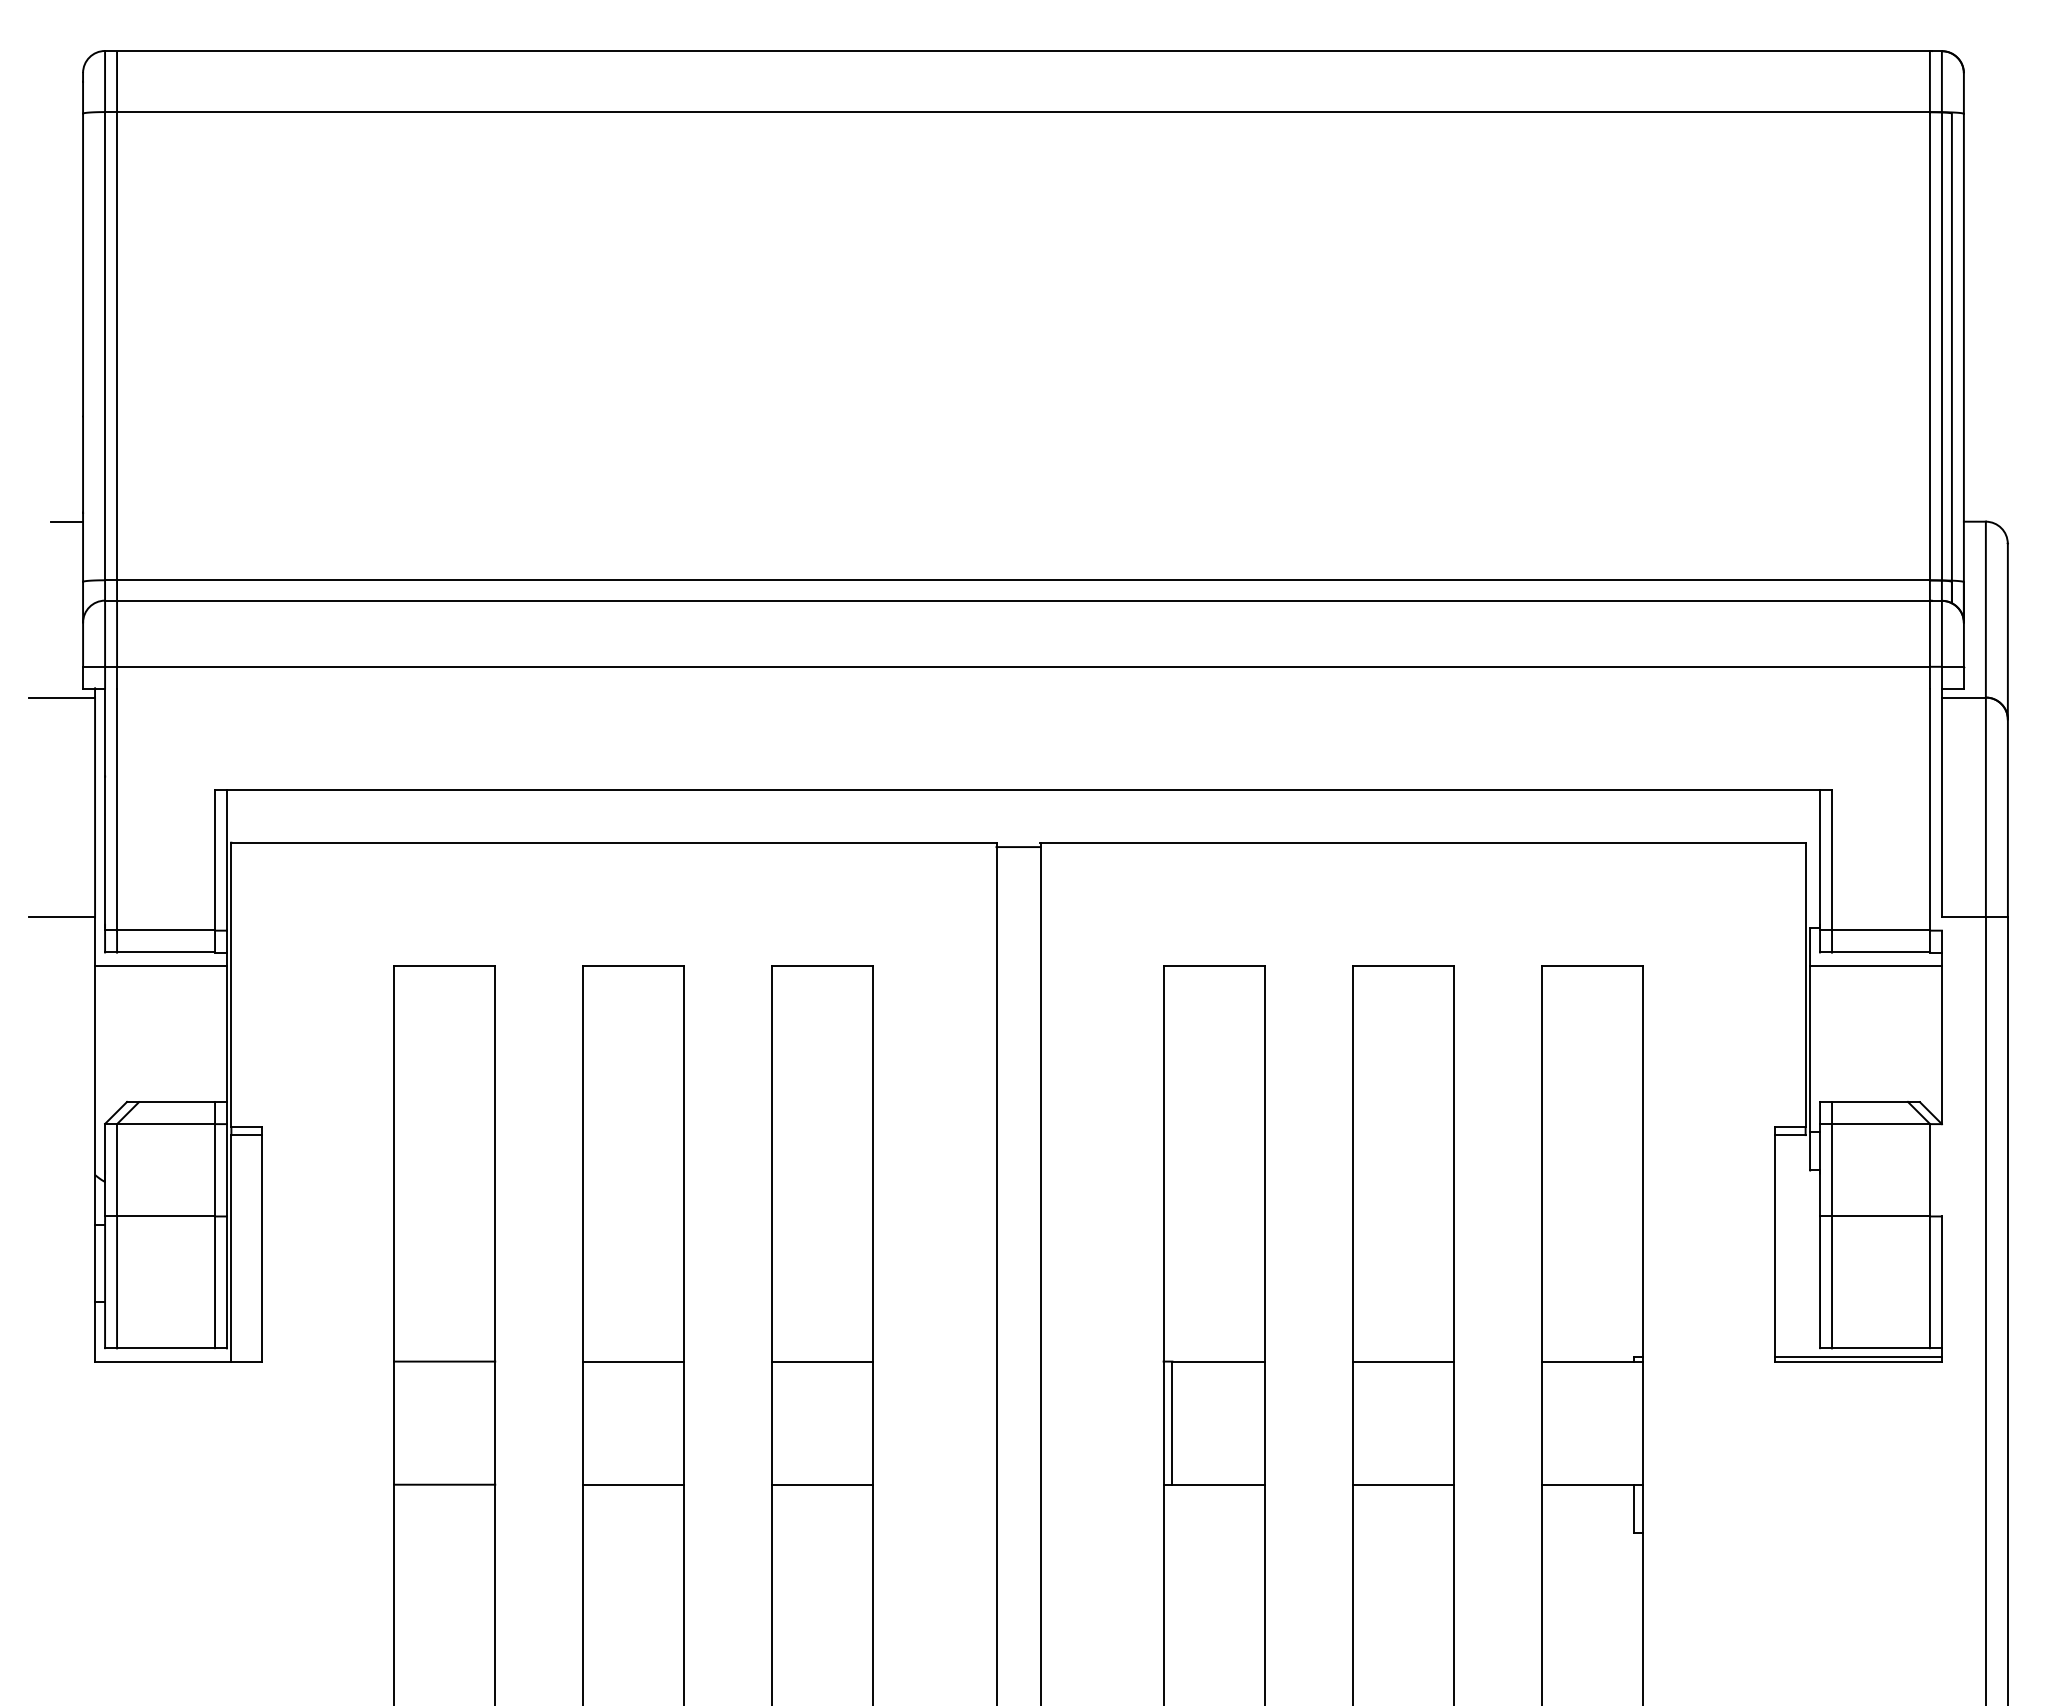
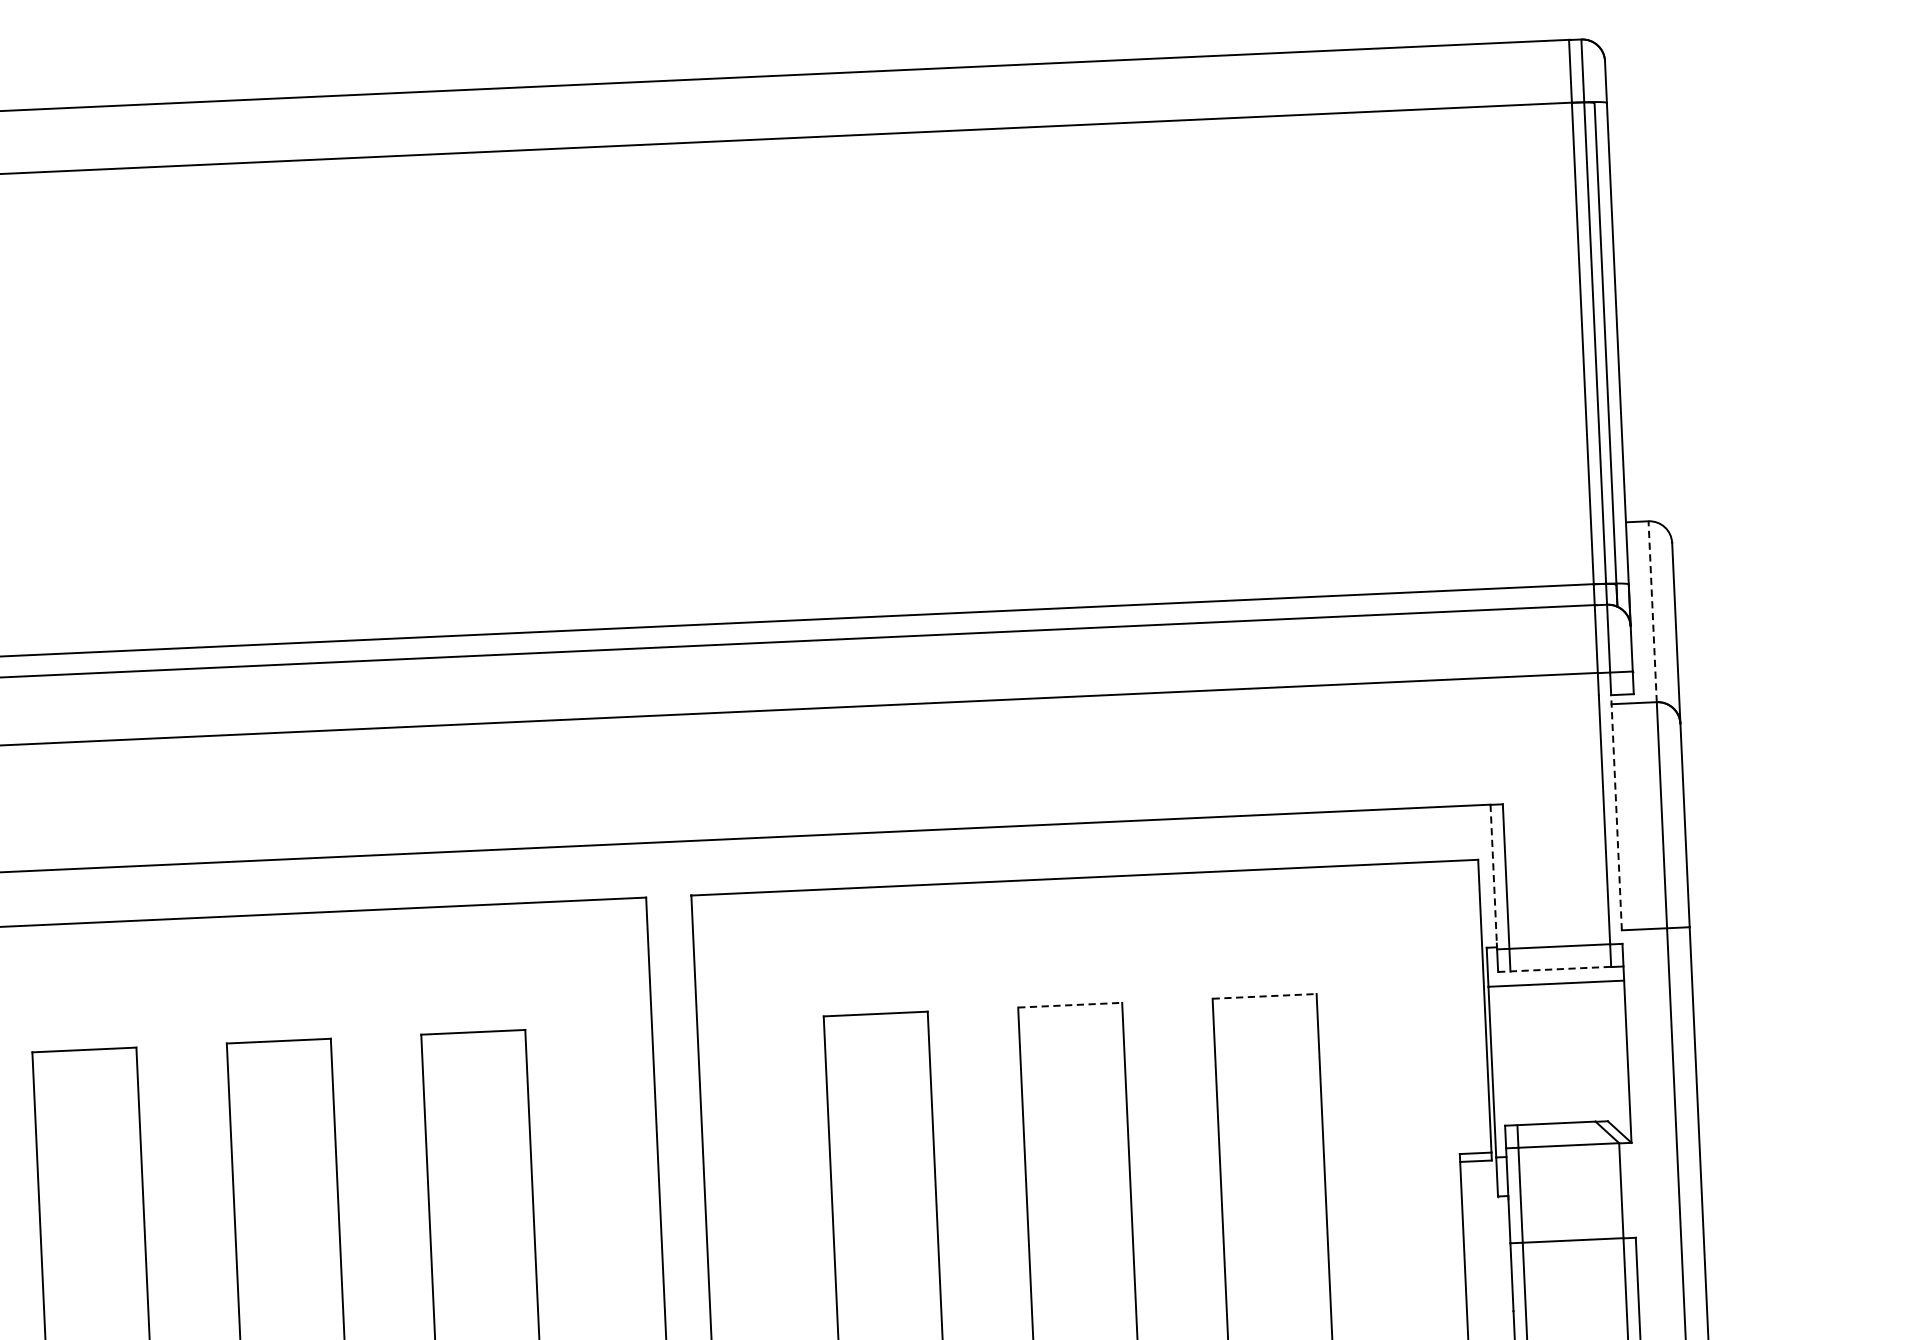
line: (1985, 609) -> (1652, 611), solid -> dashed
line: (1941, 802) -> (1616, 812), solid -> dashed
line: (1018, 847) -> (668, 901), removed
line: (1820, 860) -> (1494, 877), solid -> dashed
line: (1874, 952) -> (1554, 969), solid -> dashed
line: (1403, 965) -> (1070, 1004), solid -> dashed
line: (1592, 965) -> (1264, 996), solid -> dashed

